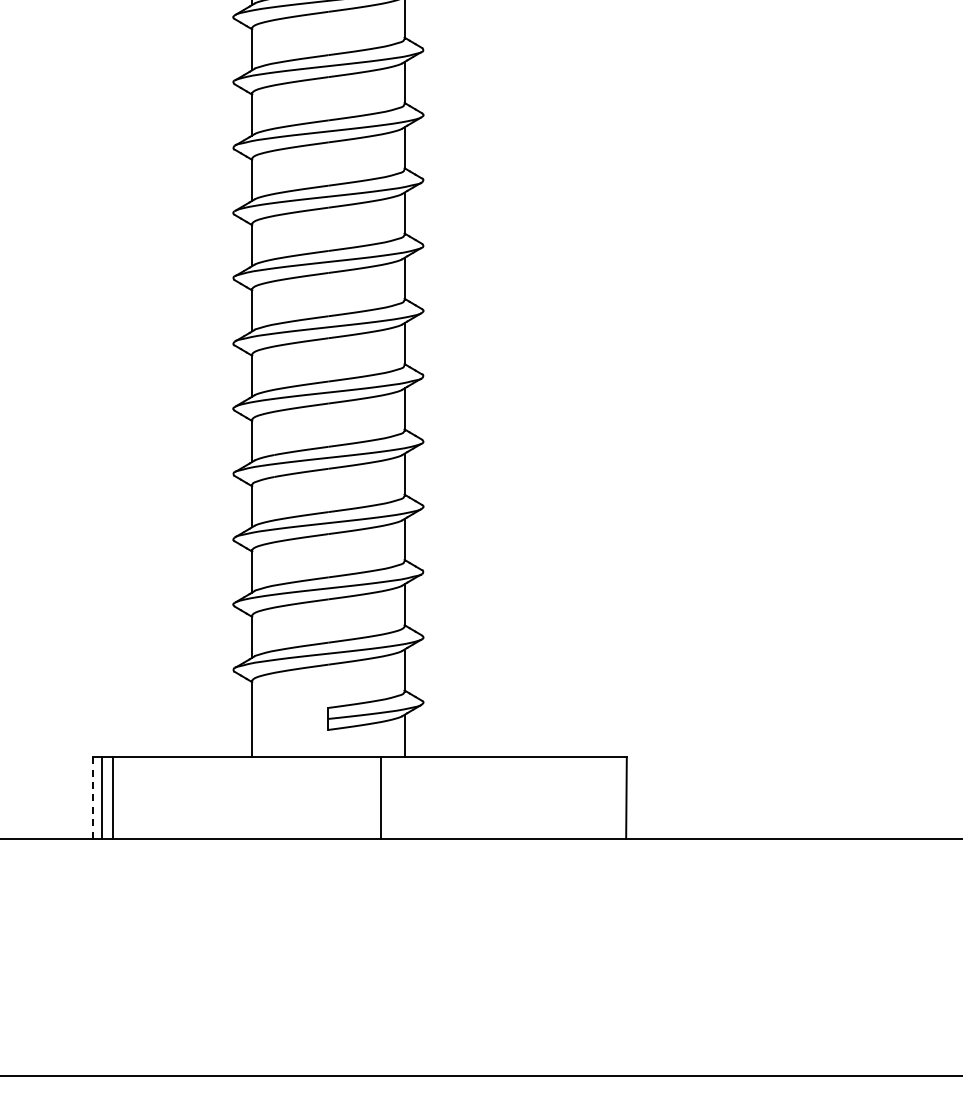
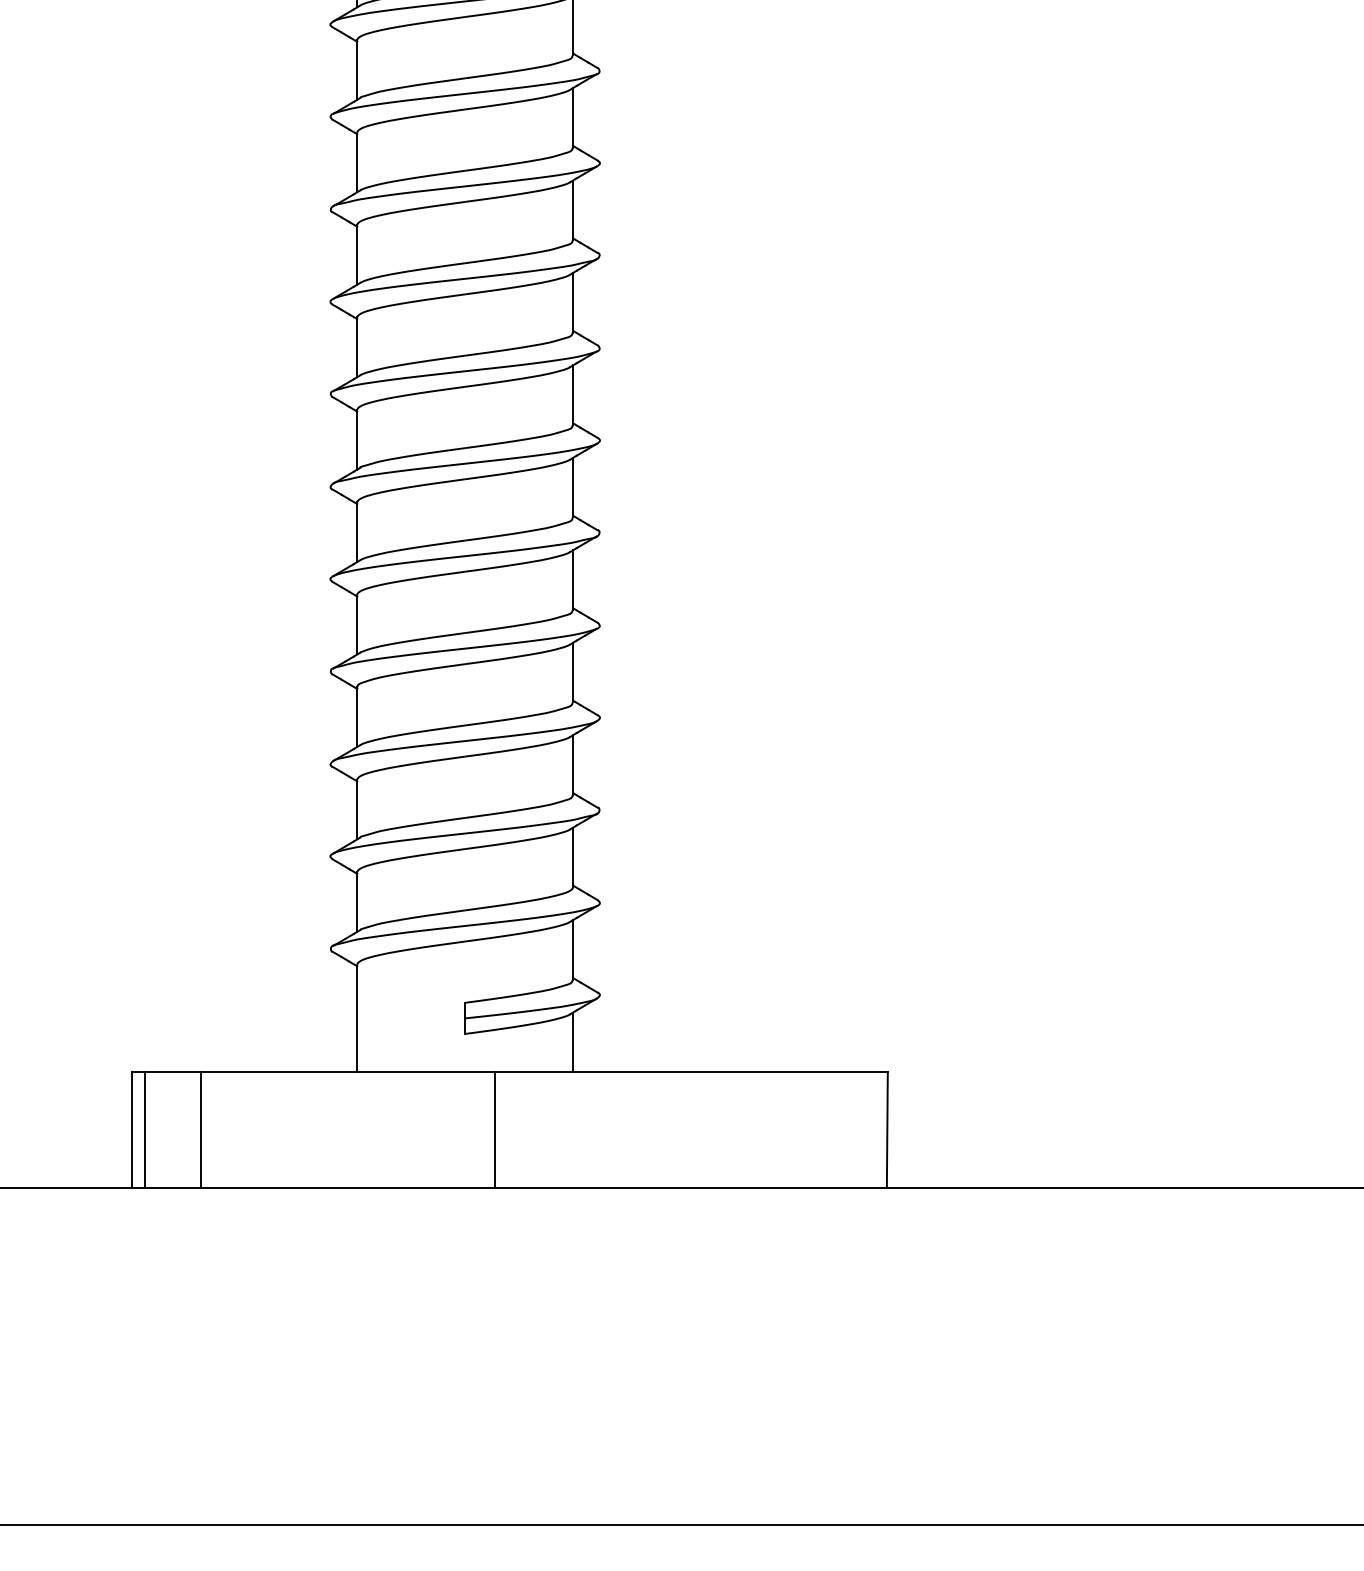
line: (93, 797) -> (132, 1129), dashed -> solid
line: (112, 797) -> (200, 1129), moved
line: (380, 797) -> (495, 1129), moved

